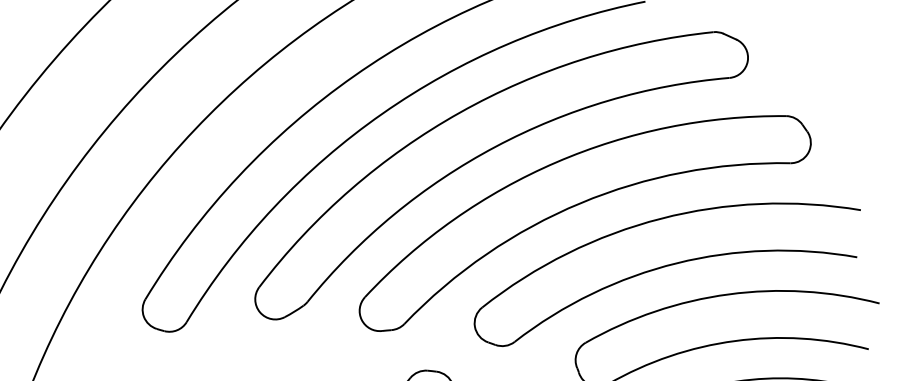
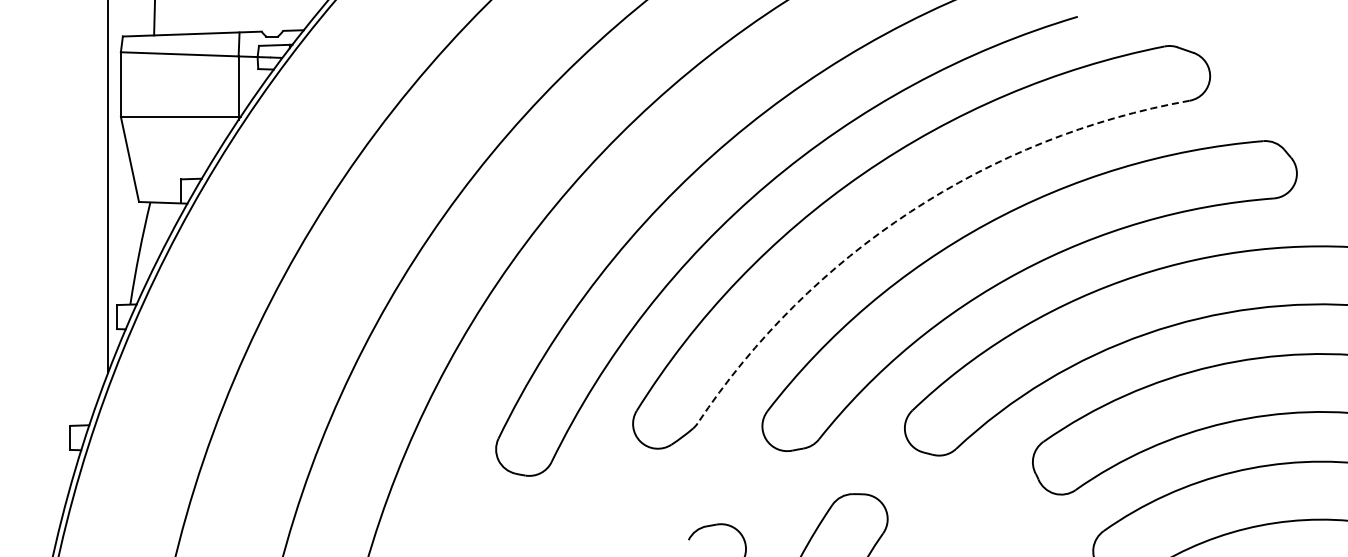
arc: (495, 146) -> (910, 211), solid -> dashed

